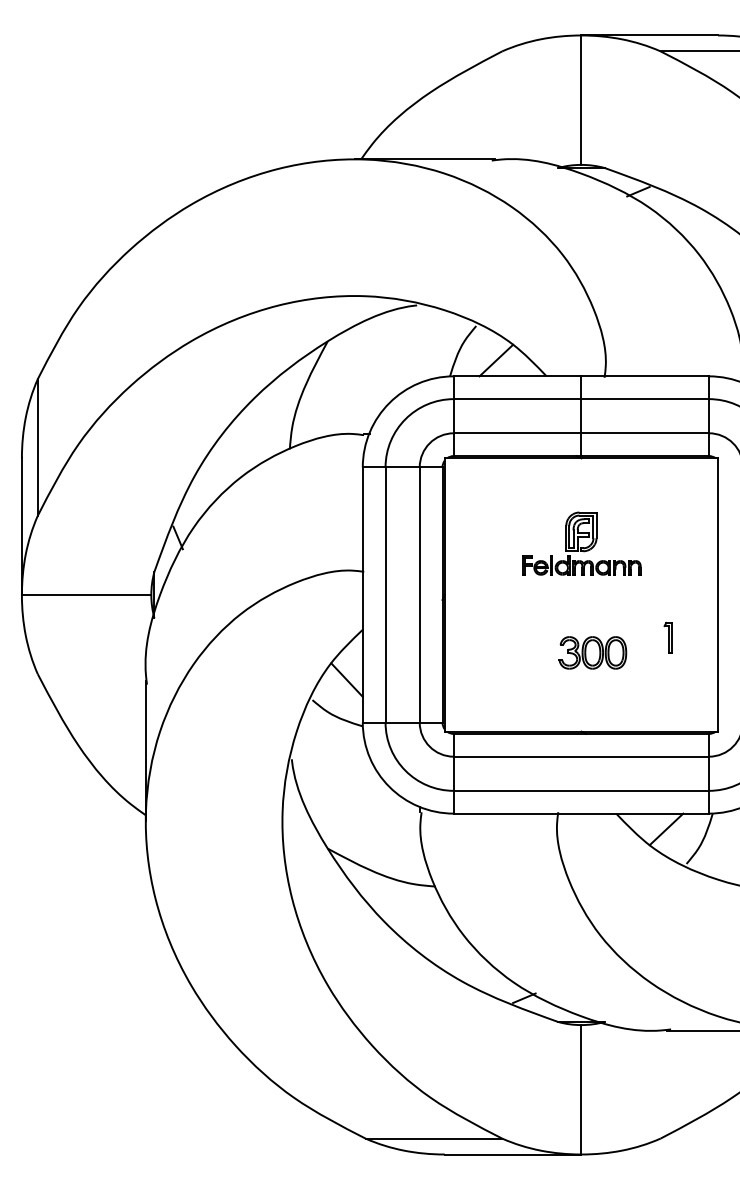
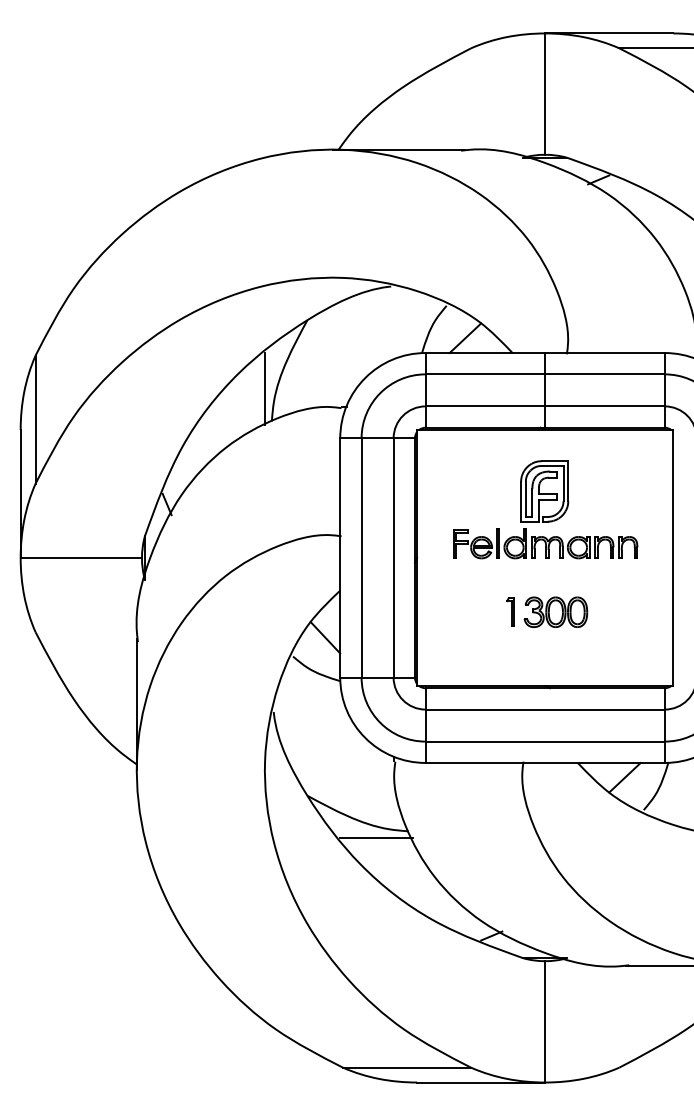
line: (281, 415) -> (264, 389), added
part: (581, 543) -> (545, 509), size x1.67
part: (668, 637) -> (510, 611), moved
line: (401, 894) -> (376, 838), added

